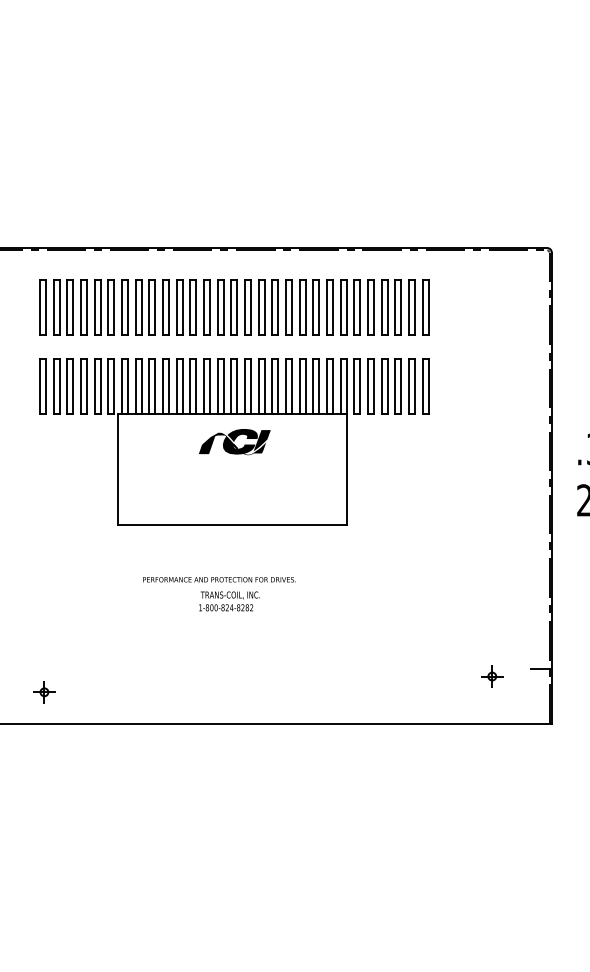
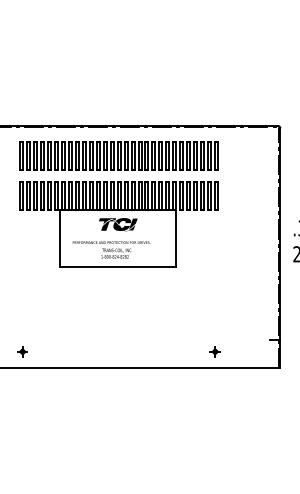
fill: (211, 435) -> (107, 221), added
text: (219, 593) -> (111, 249), moved
part: (490, 675) -> (214, 351), moved

